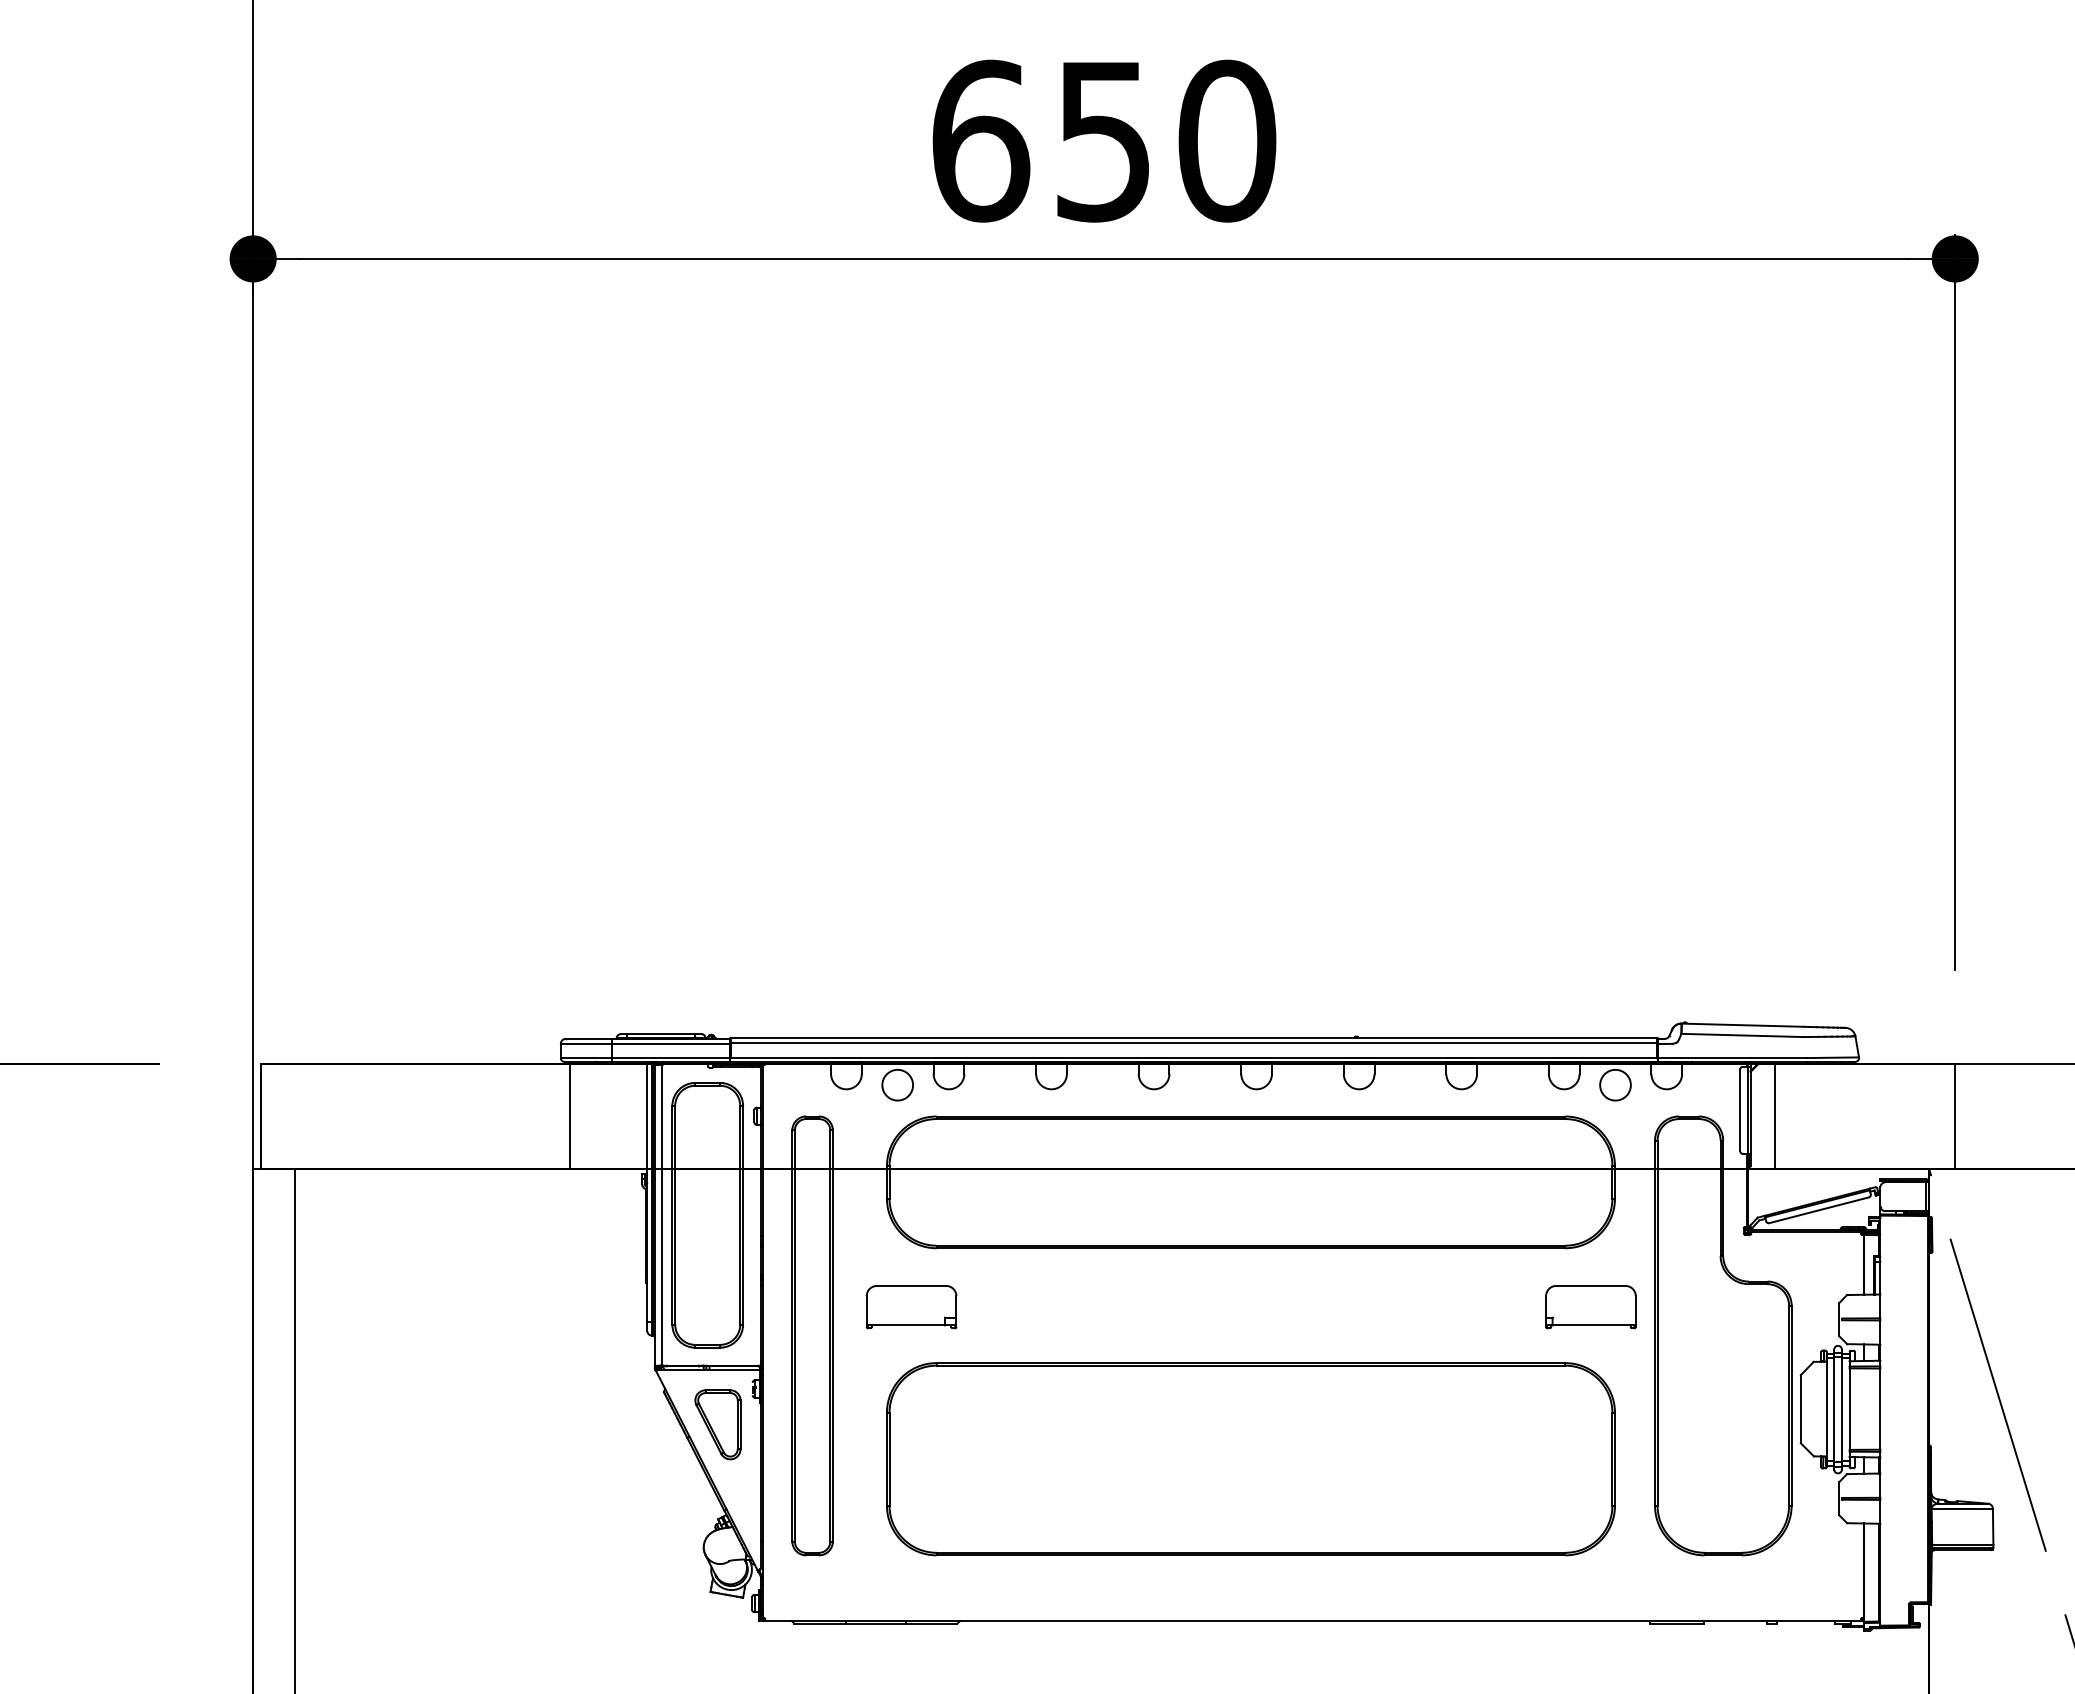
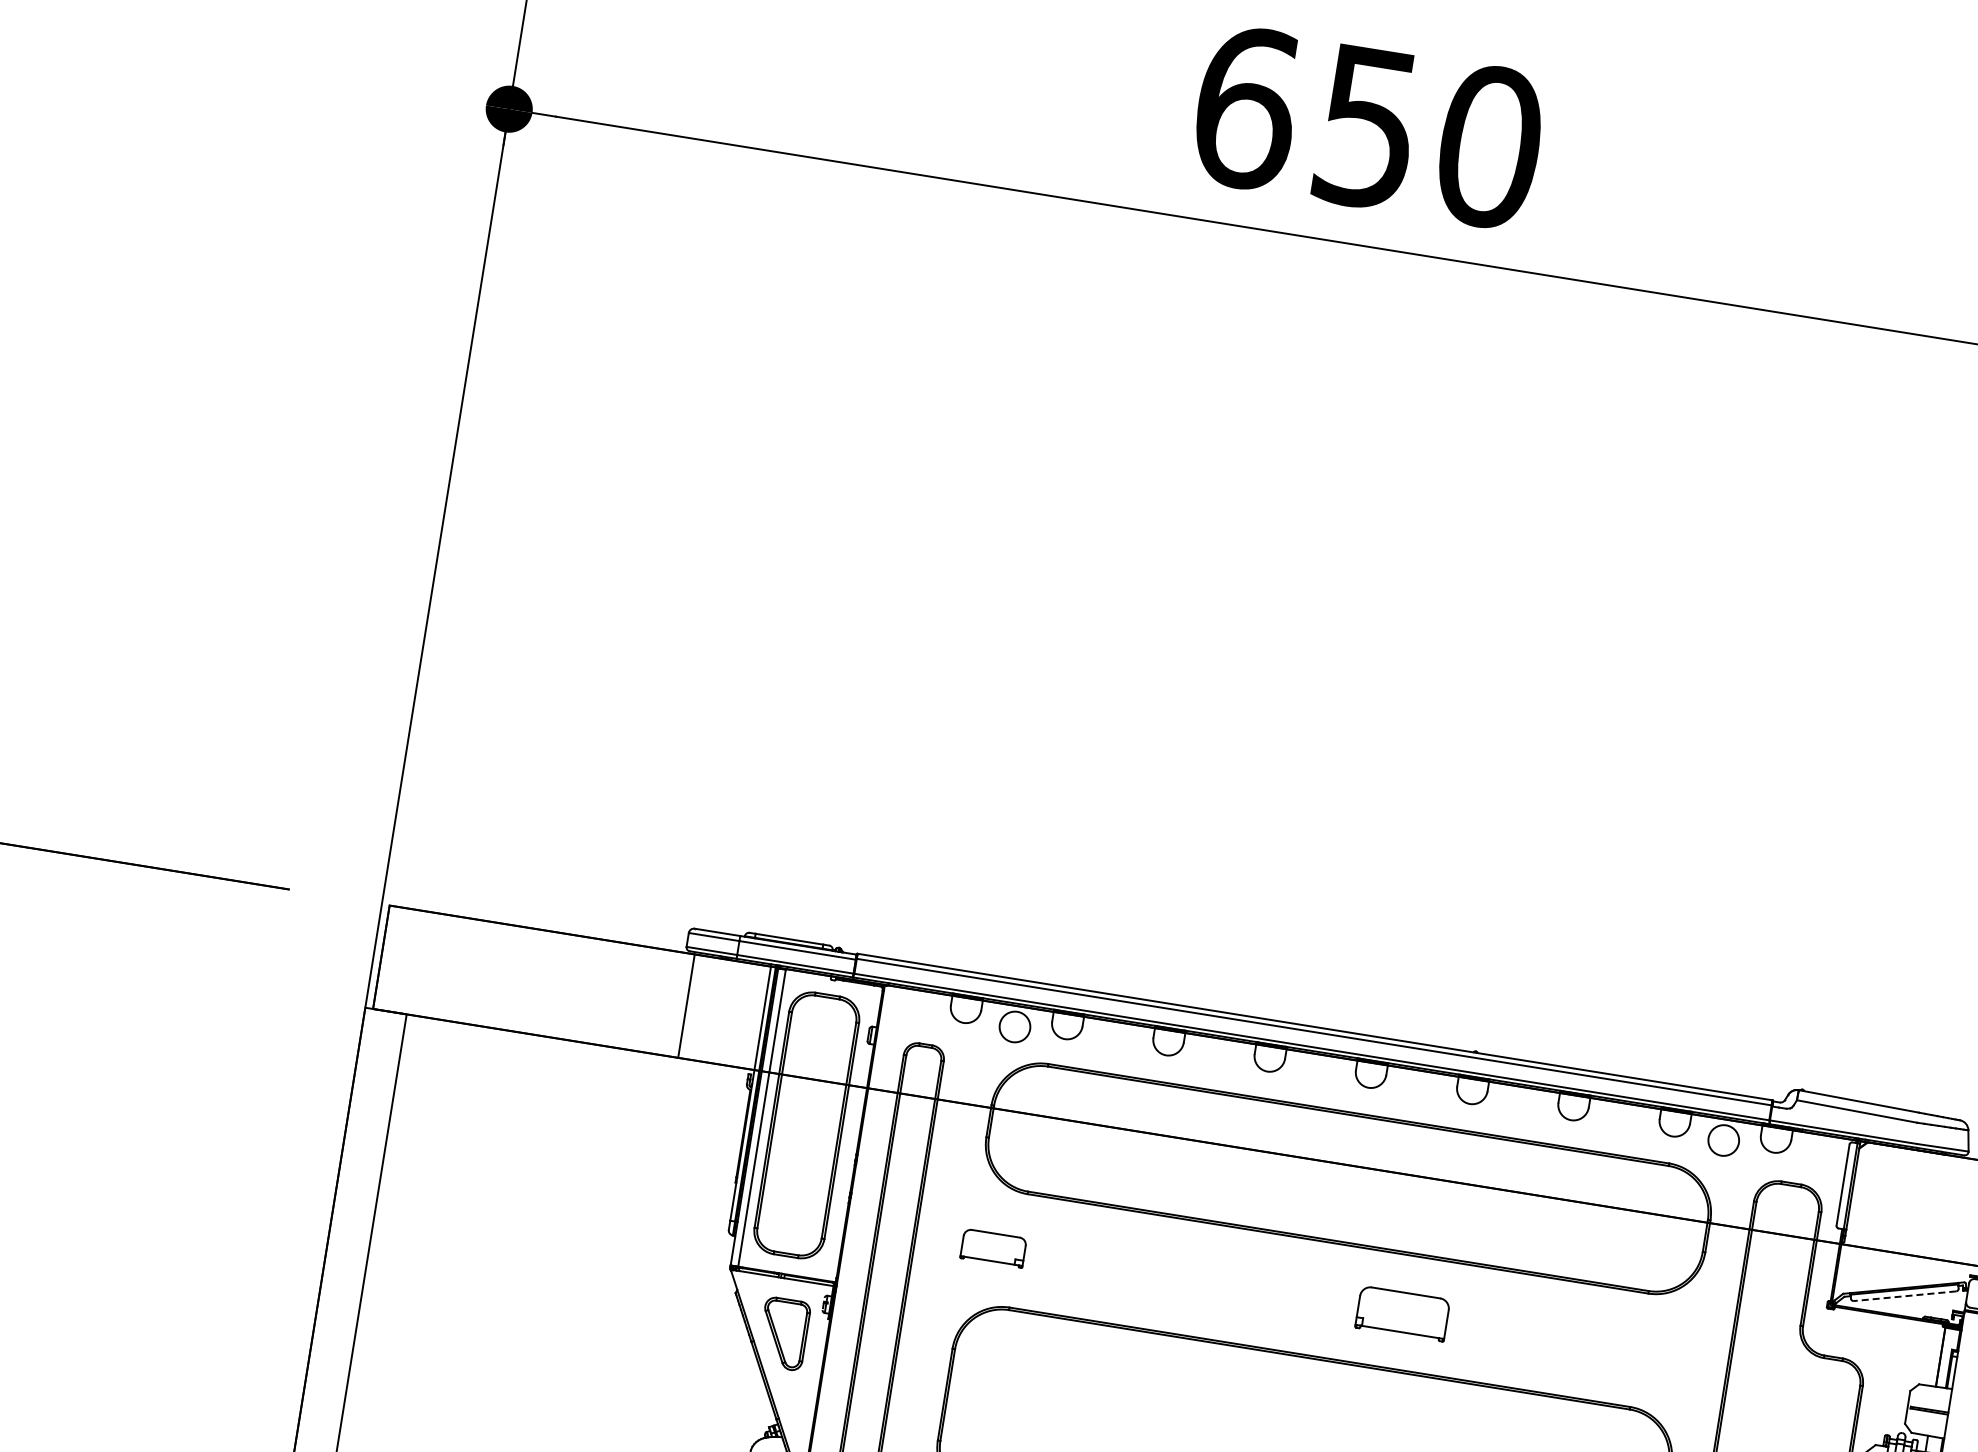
line: (1774, 1116) -> (1875, 1196), removed
line: (1818, 1210) -> (1904, 1296), solid -> dashed
part: (911, 1307) -> (993, 1248), size x0.7
part: (1590, 1307) -> (1402, 1314), moved

